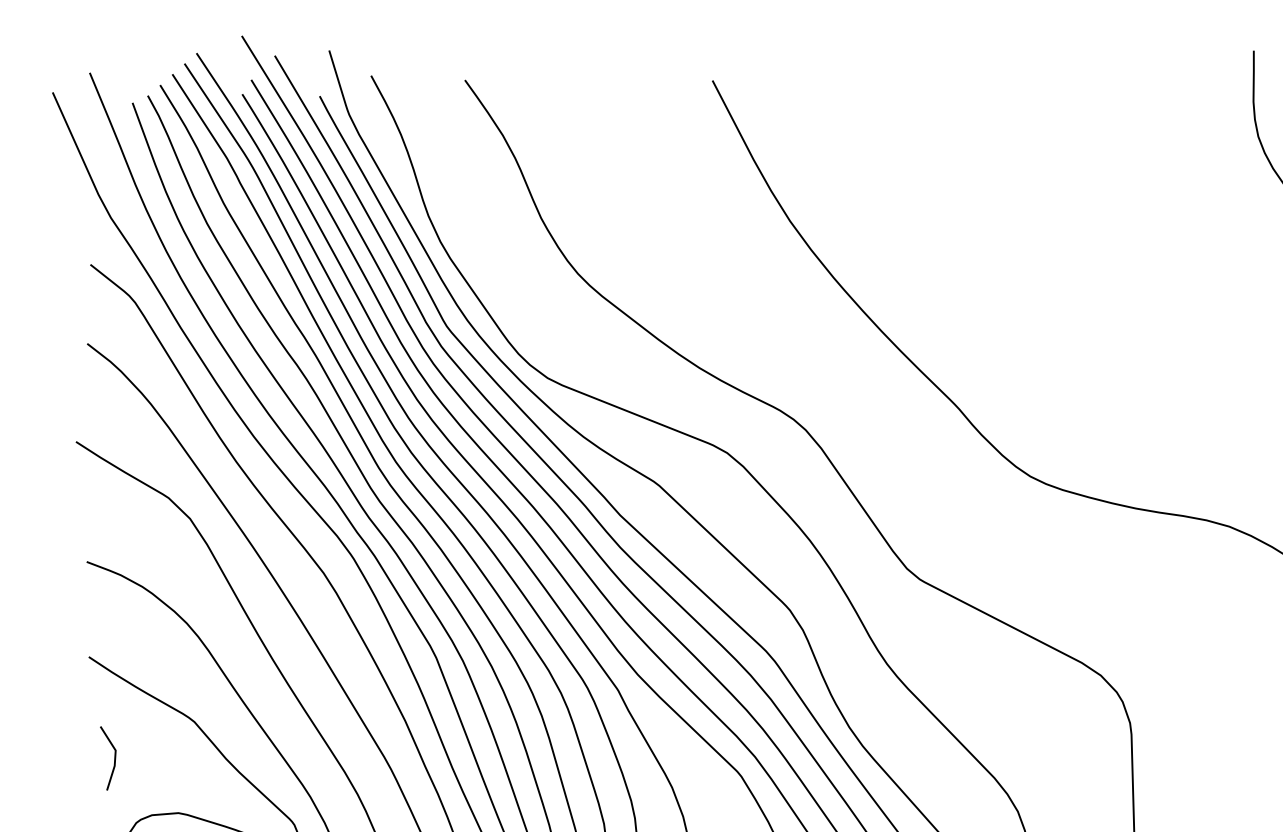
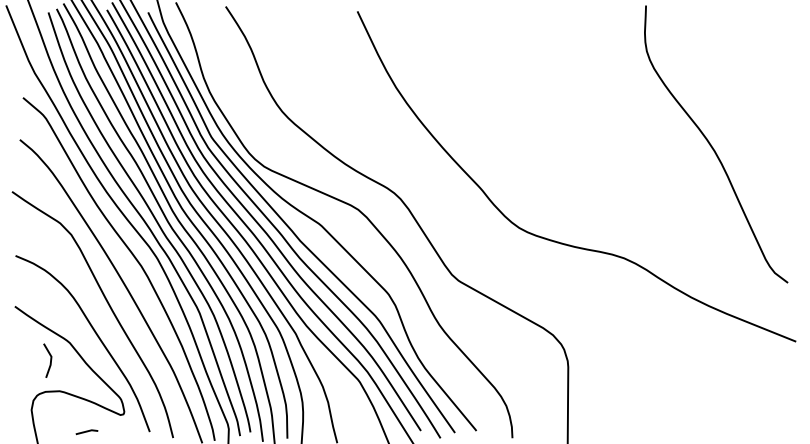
line: (114, 757) -> (50, 360), moved

